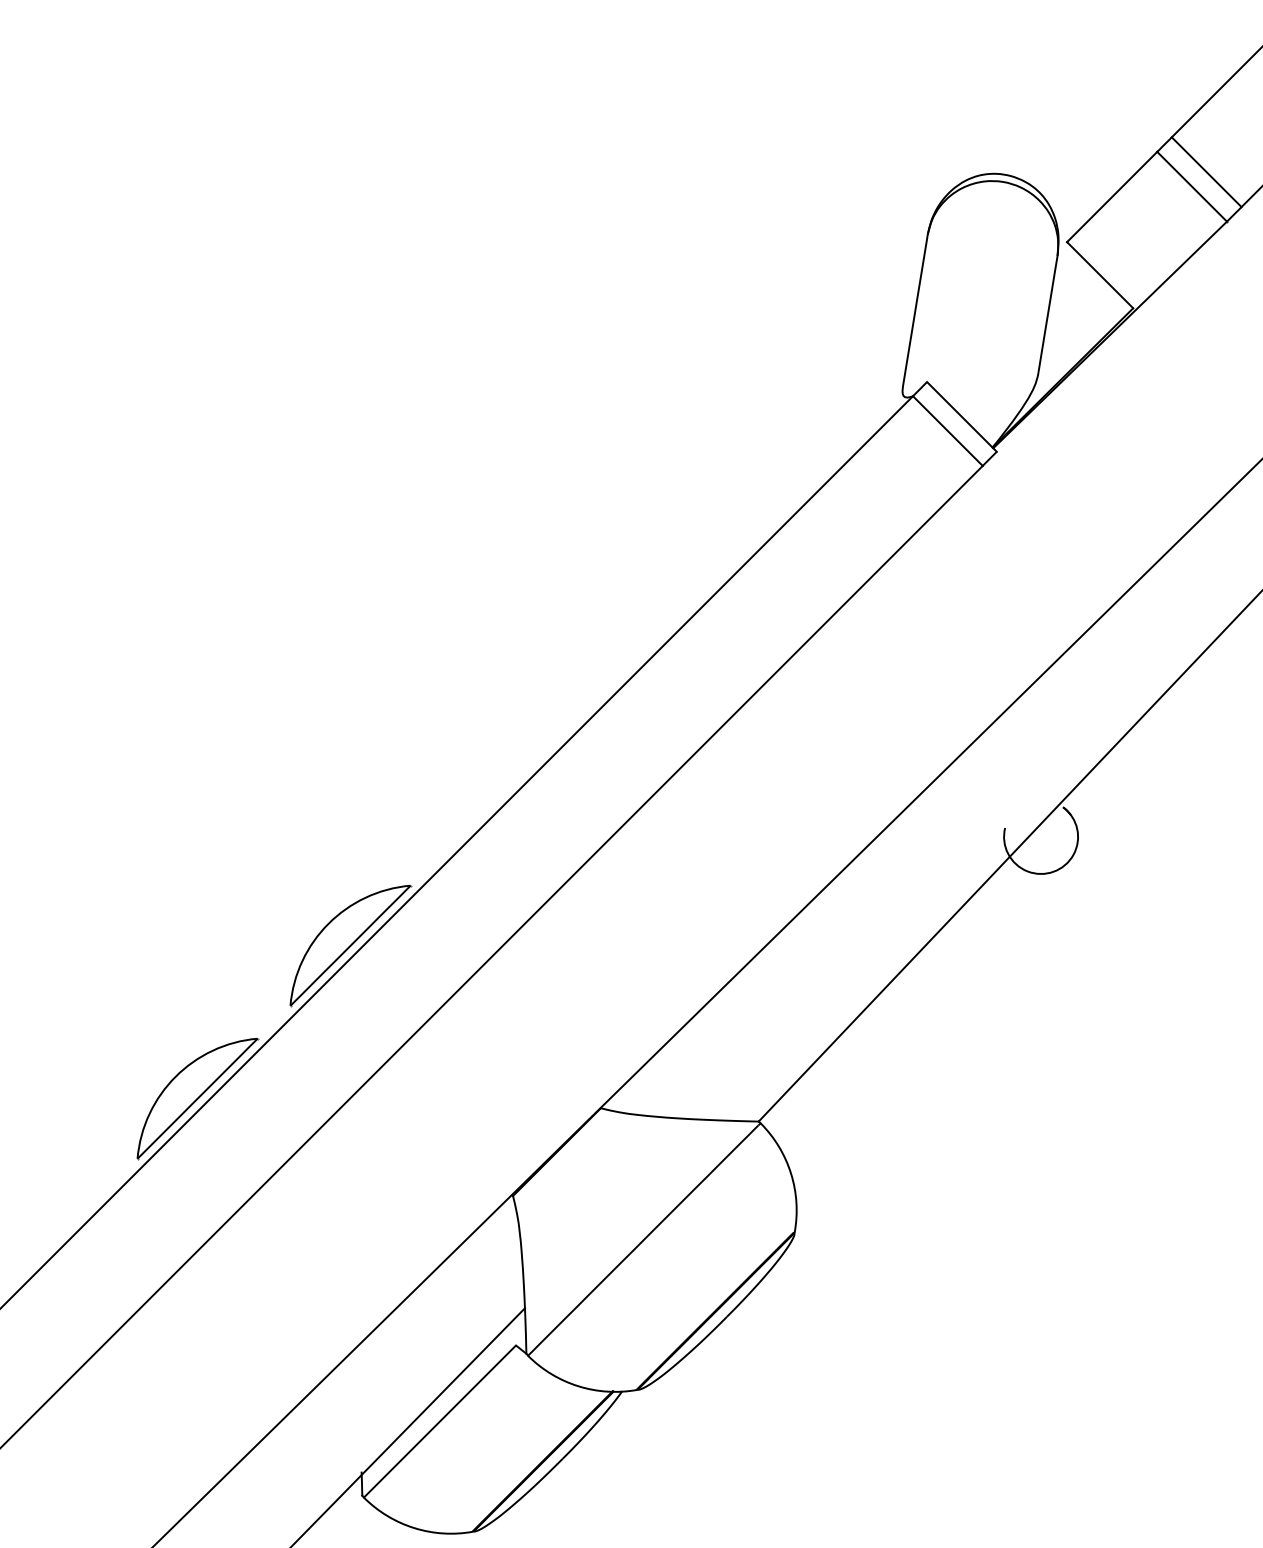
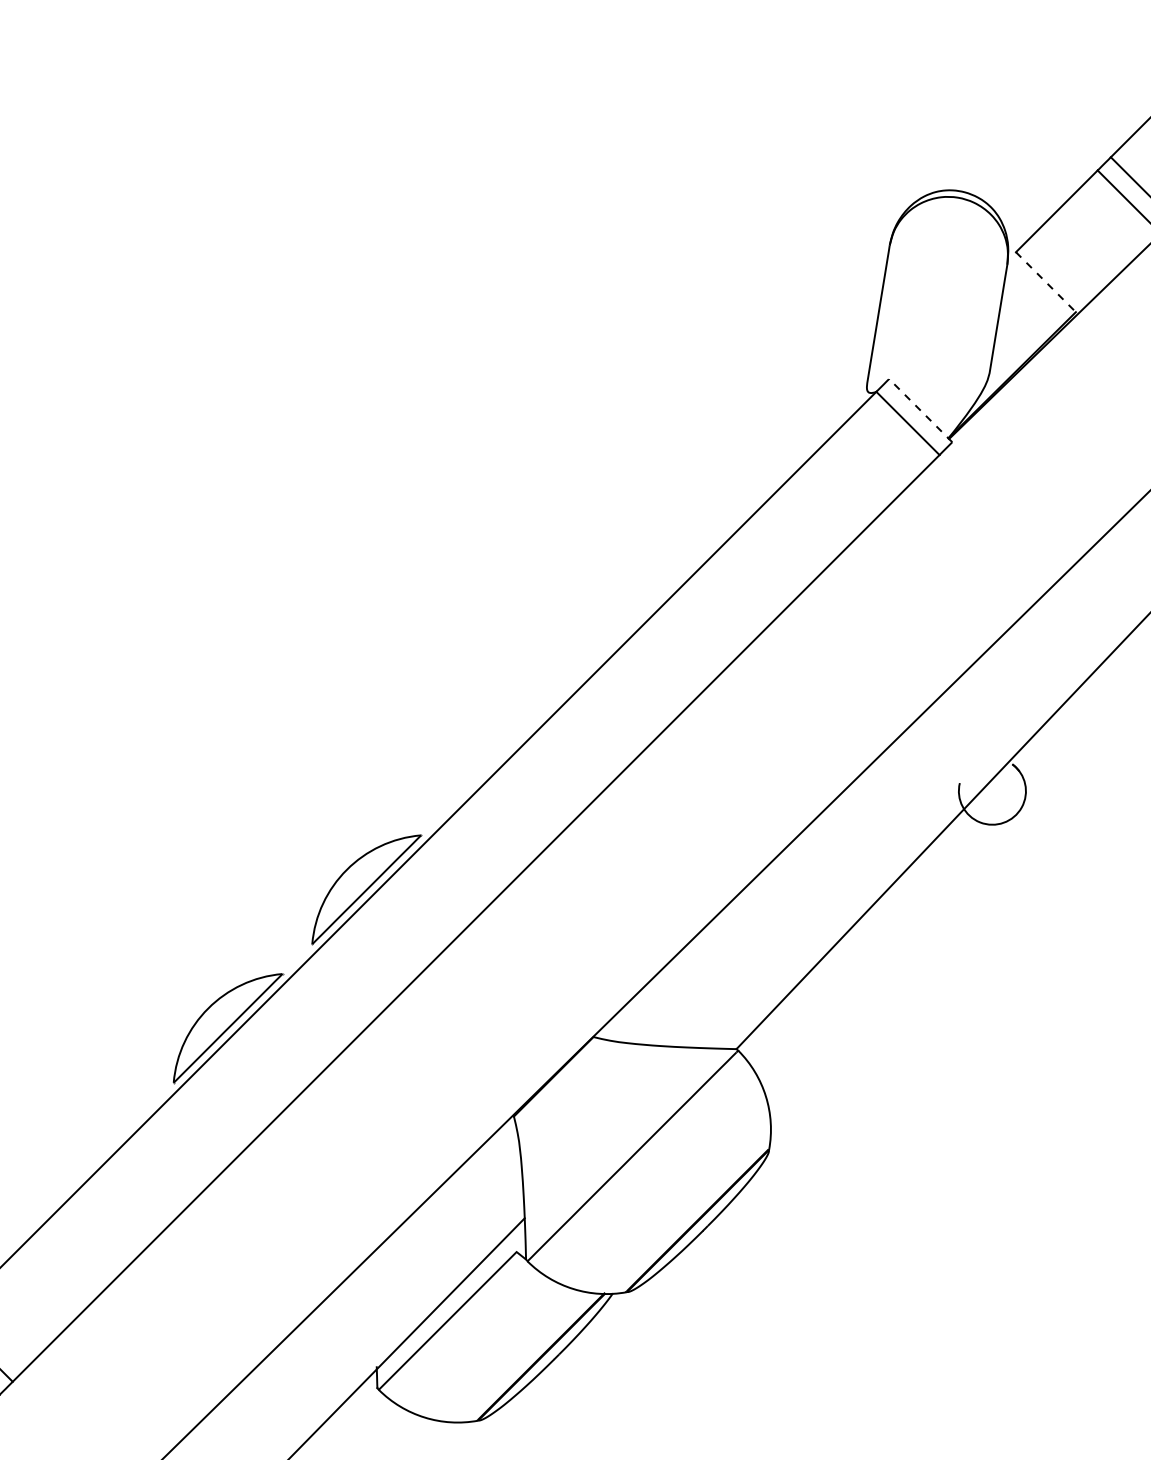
line: (1100, 275) -> (1046, 282), solid -> dashed
line: (961, 416) -> (920, 410), solid -> dashed

